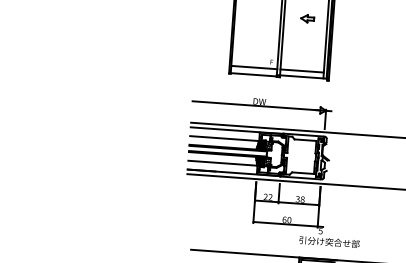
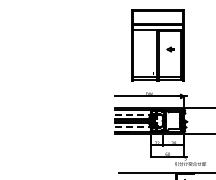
line: (224, 138) -> (132, 114), solid -> dashed
line: (222, 163) -> (132, 127), solid -> dashed

